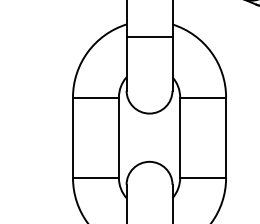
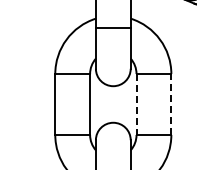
line: (226, 136) -> (171, 103), solid -> dashed
line: (180, 137) -> (136, 104), solid -> dashed

